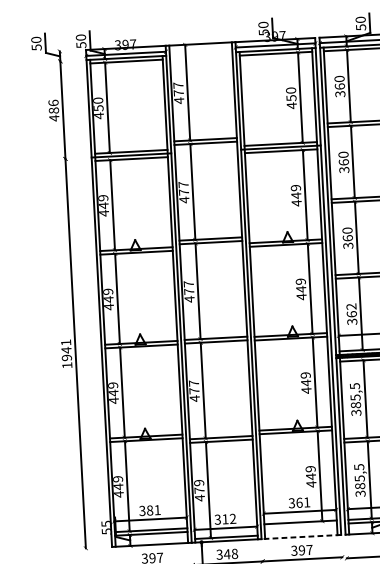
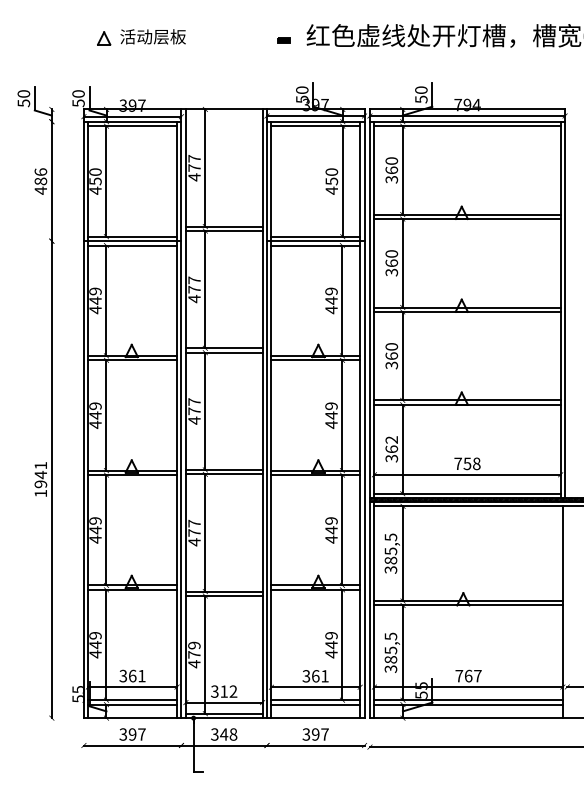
text: (149, 510) -> (132, 675), 381 -> 361
line: (300, 525) -> (315, 704), added
line: (301, 537) -> (315, 718), dashed -> solid

